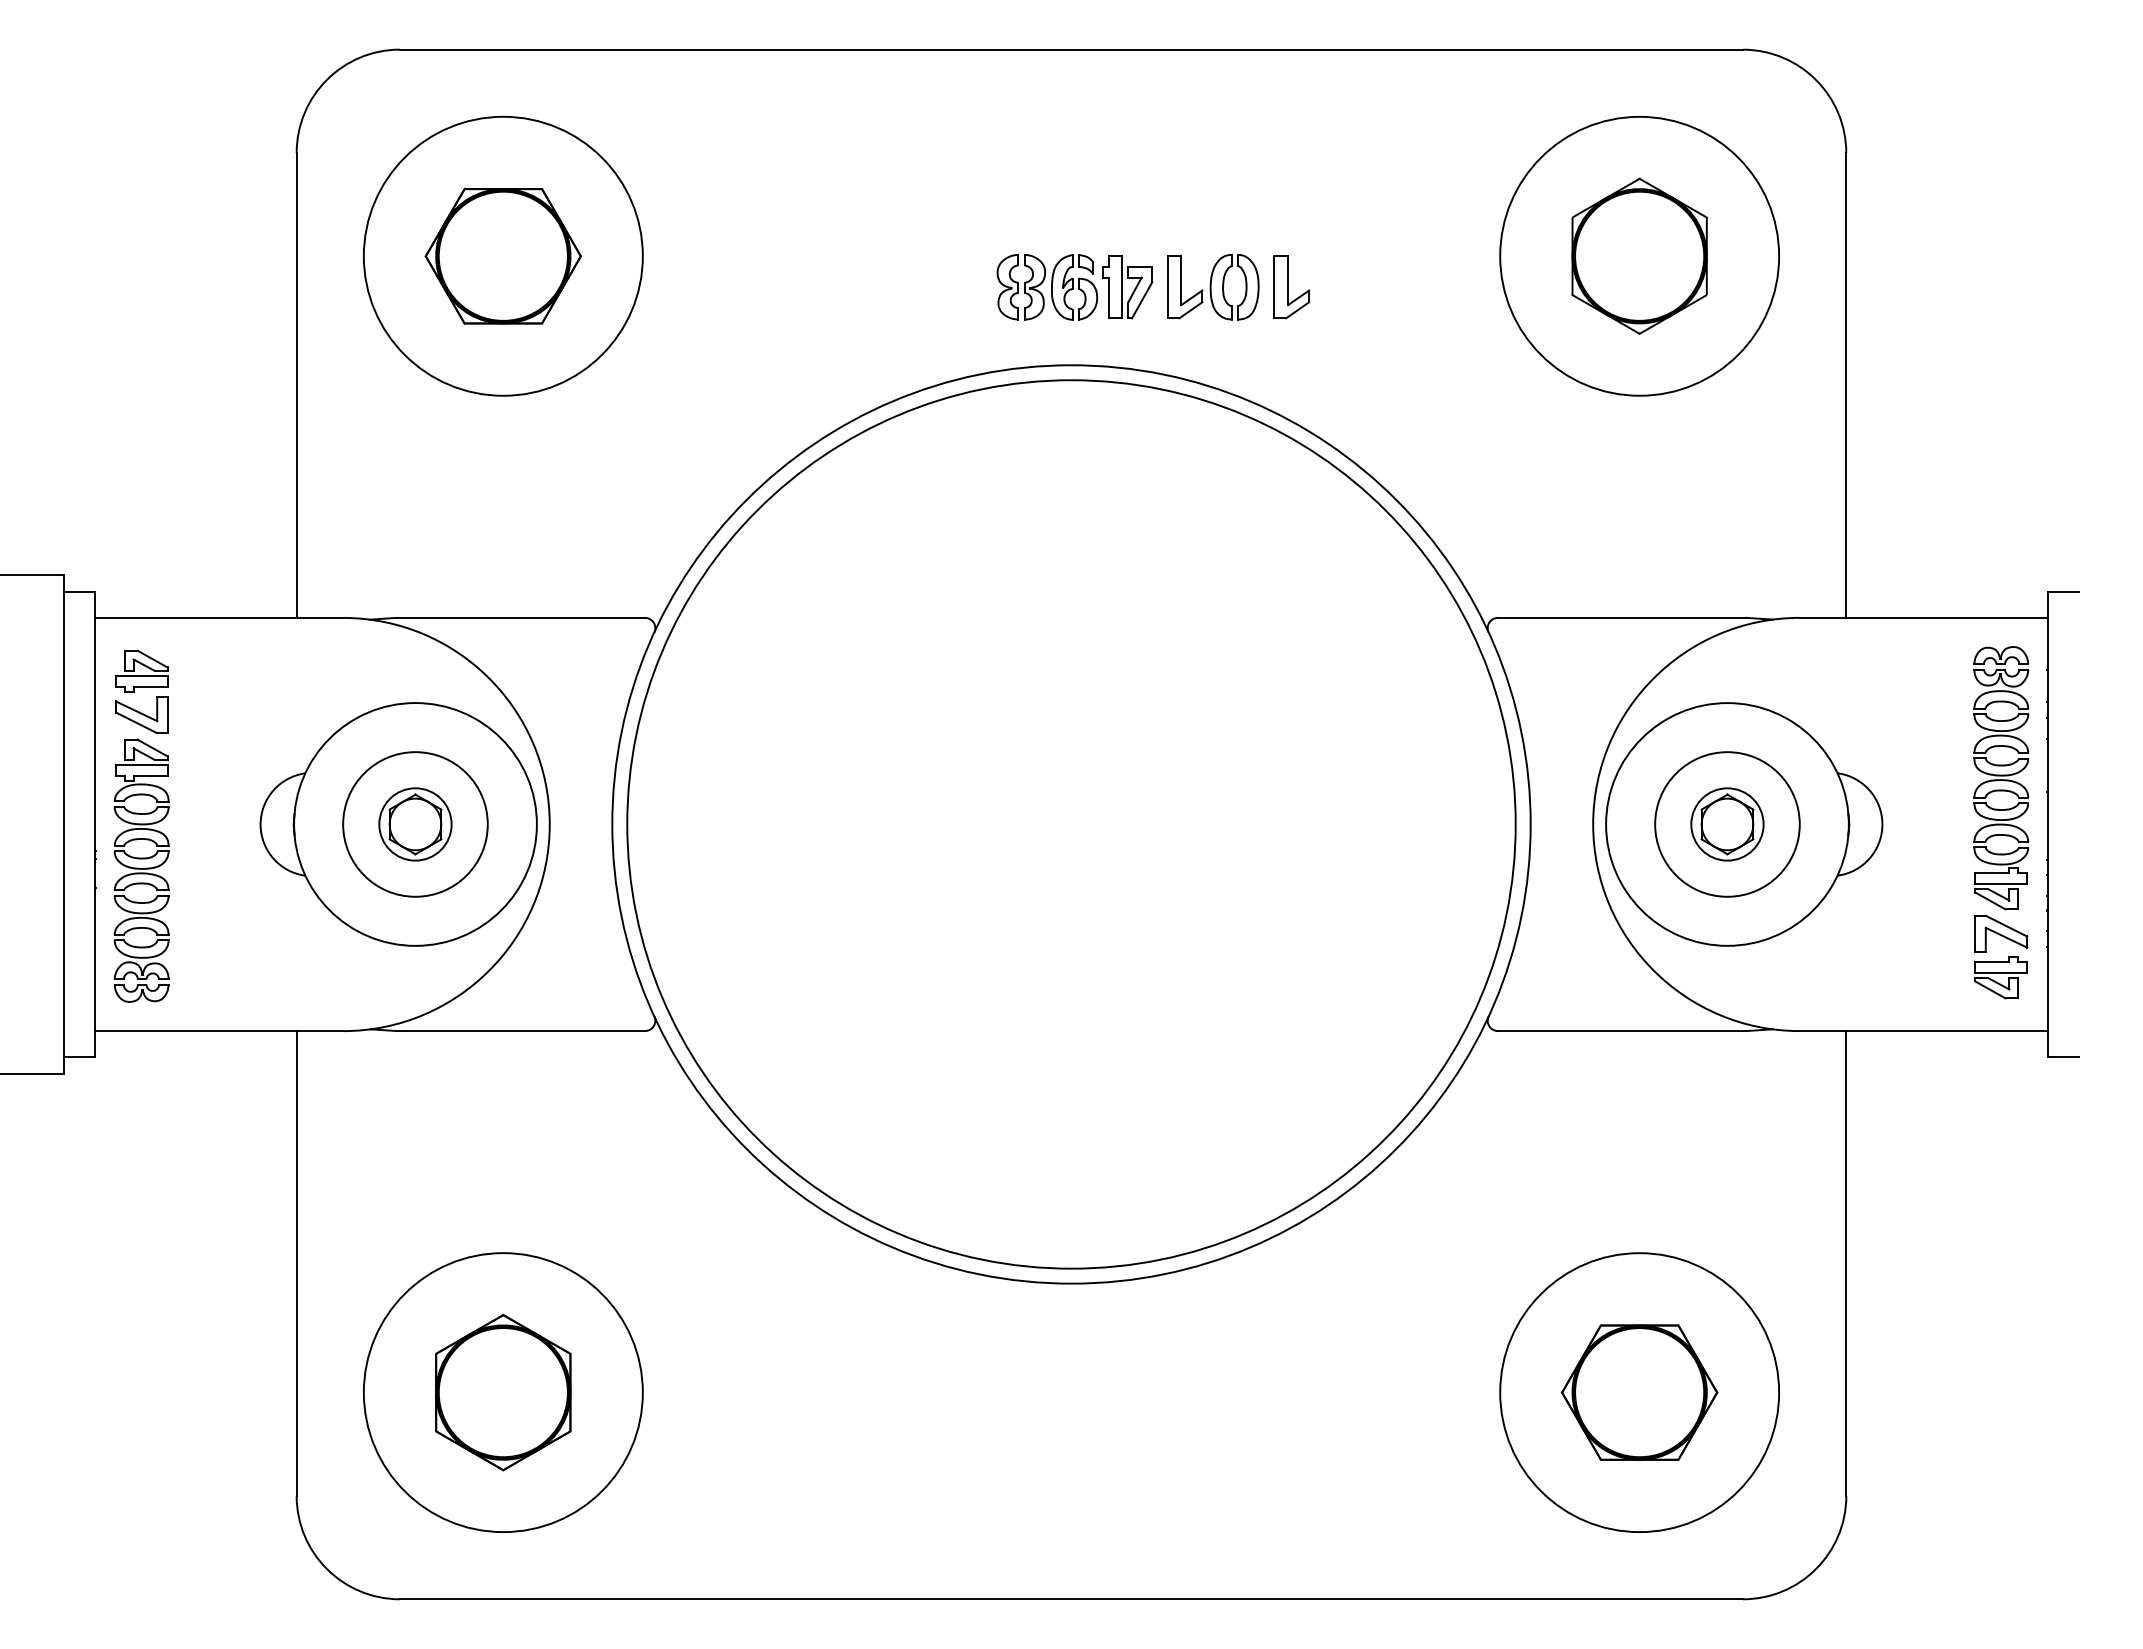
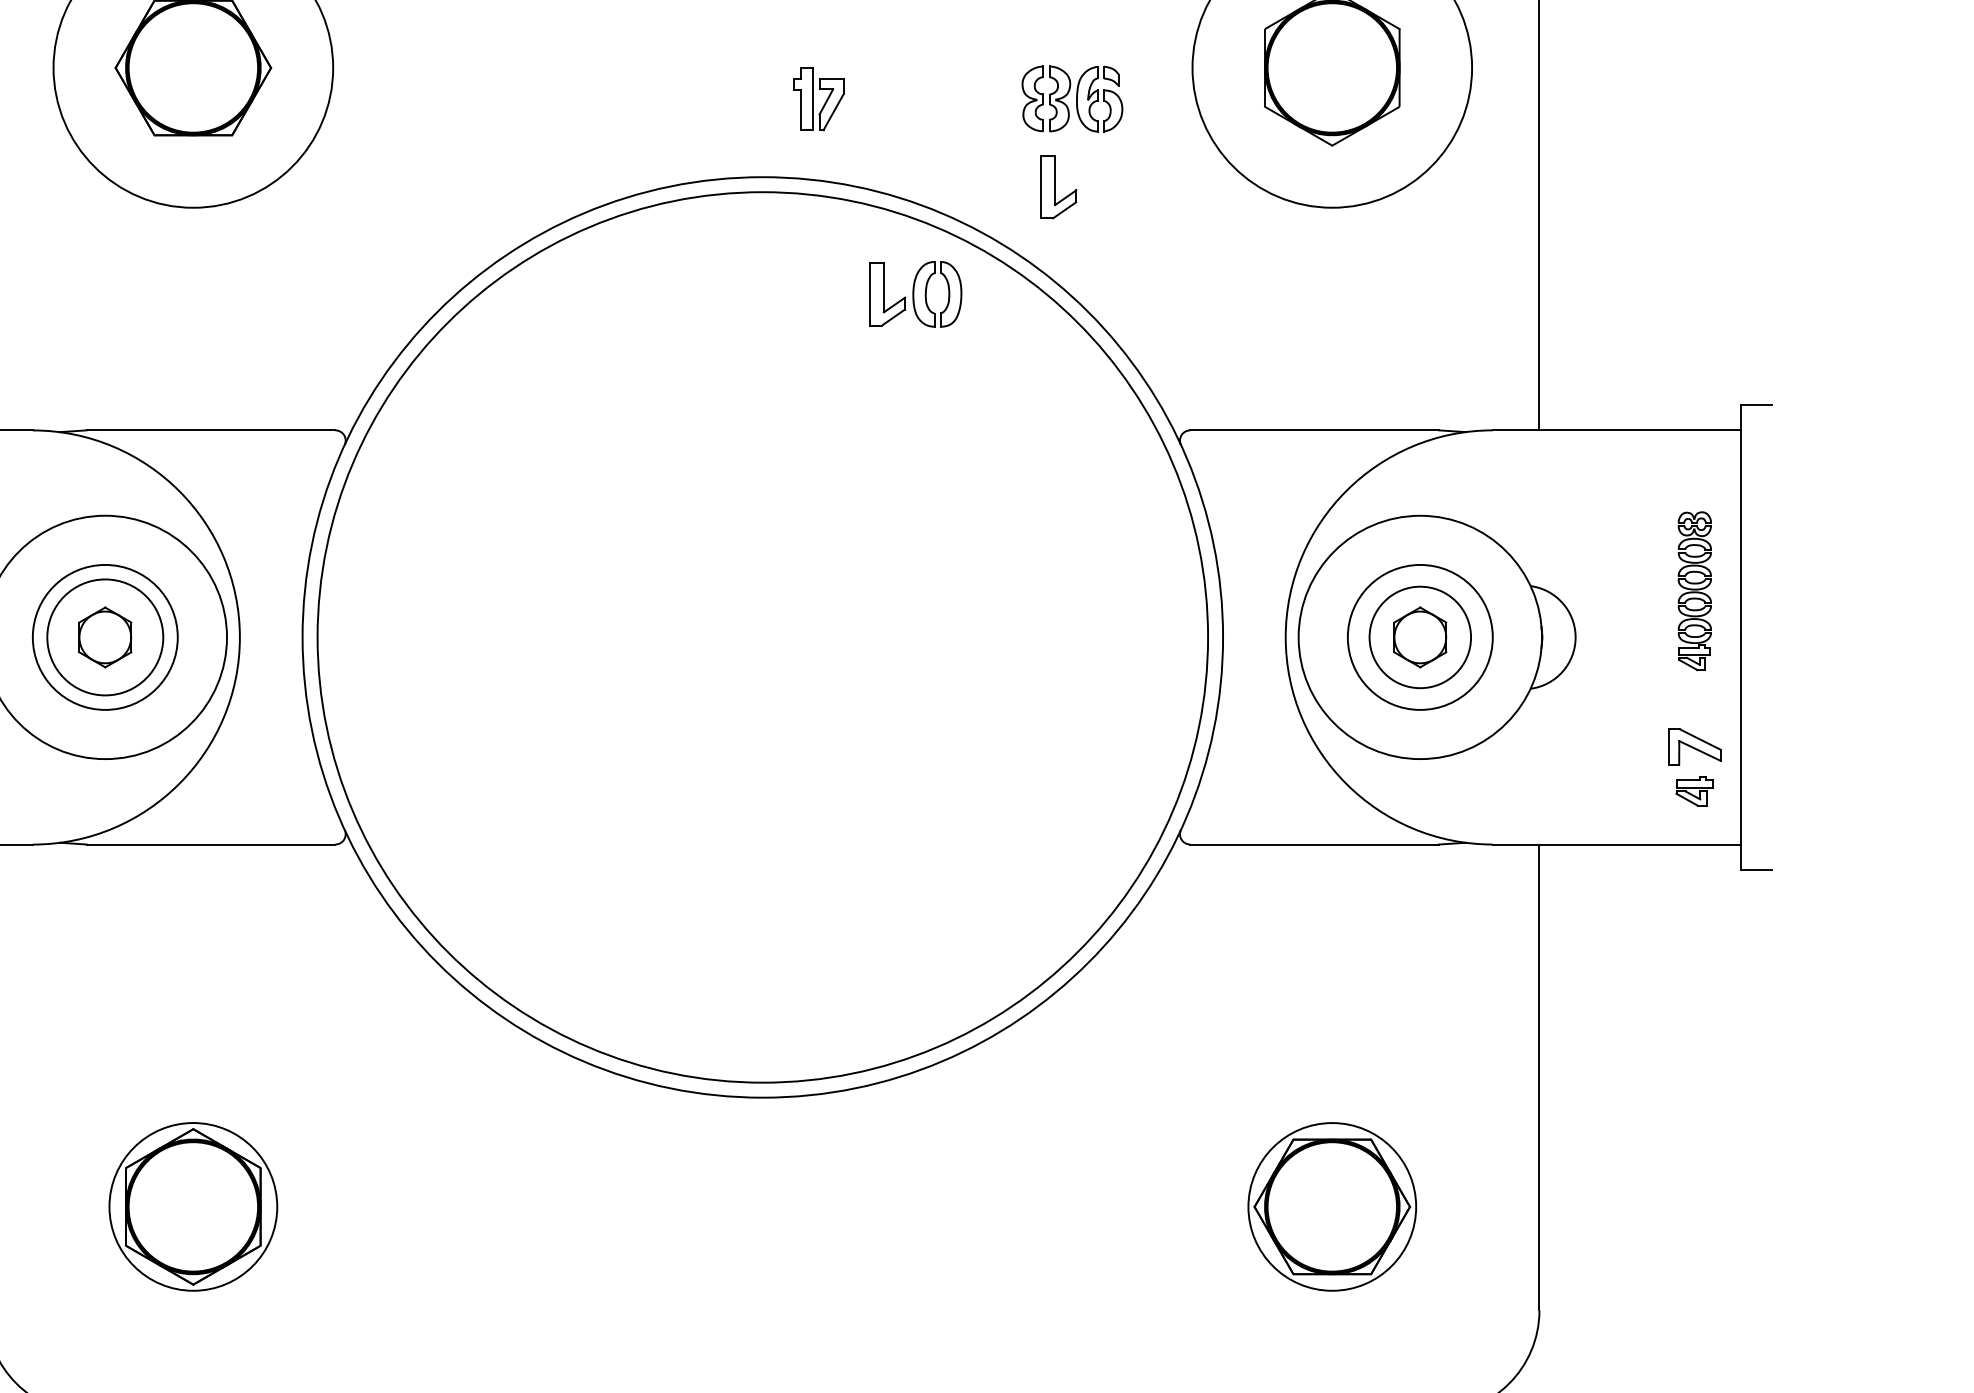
part: (1047, 287) -> (1072, 99), moved
part: (1213, 287) -> (916, 294), moved
part: (1291, 287) -> (1058, 187), moved
part: (2001, 778) -> (1694, 591), size x0.6
circle: (415, 824) -> (105, 637), size x1.6
circle: (1727, 824) -> (1420, 637), size x1.4
part: (2000, 977) -> (1693, 790), size x0.7
circle: (502, 1392) -> (192, 1206), size x0.6
circle: (1639, 1392) -> (1332, 1206), size x0.6

